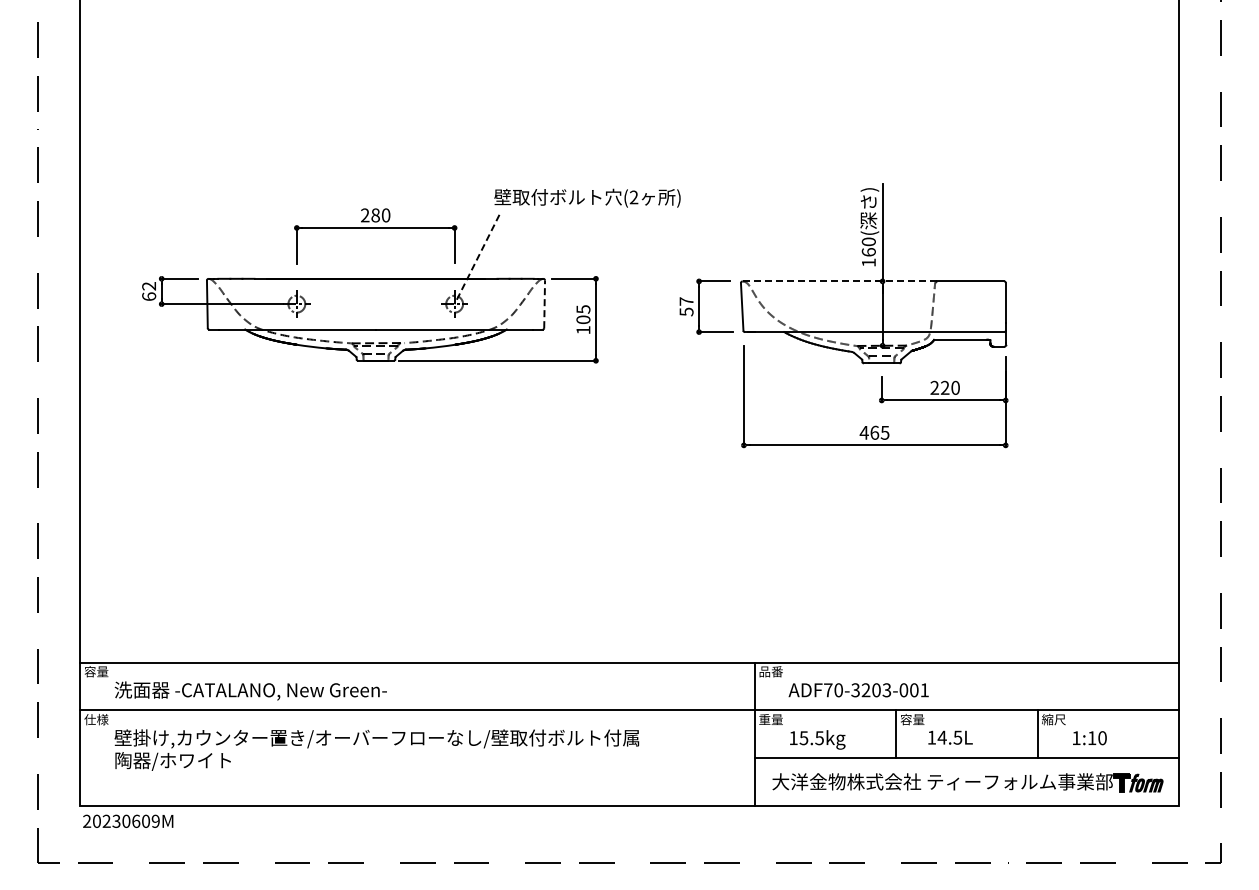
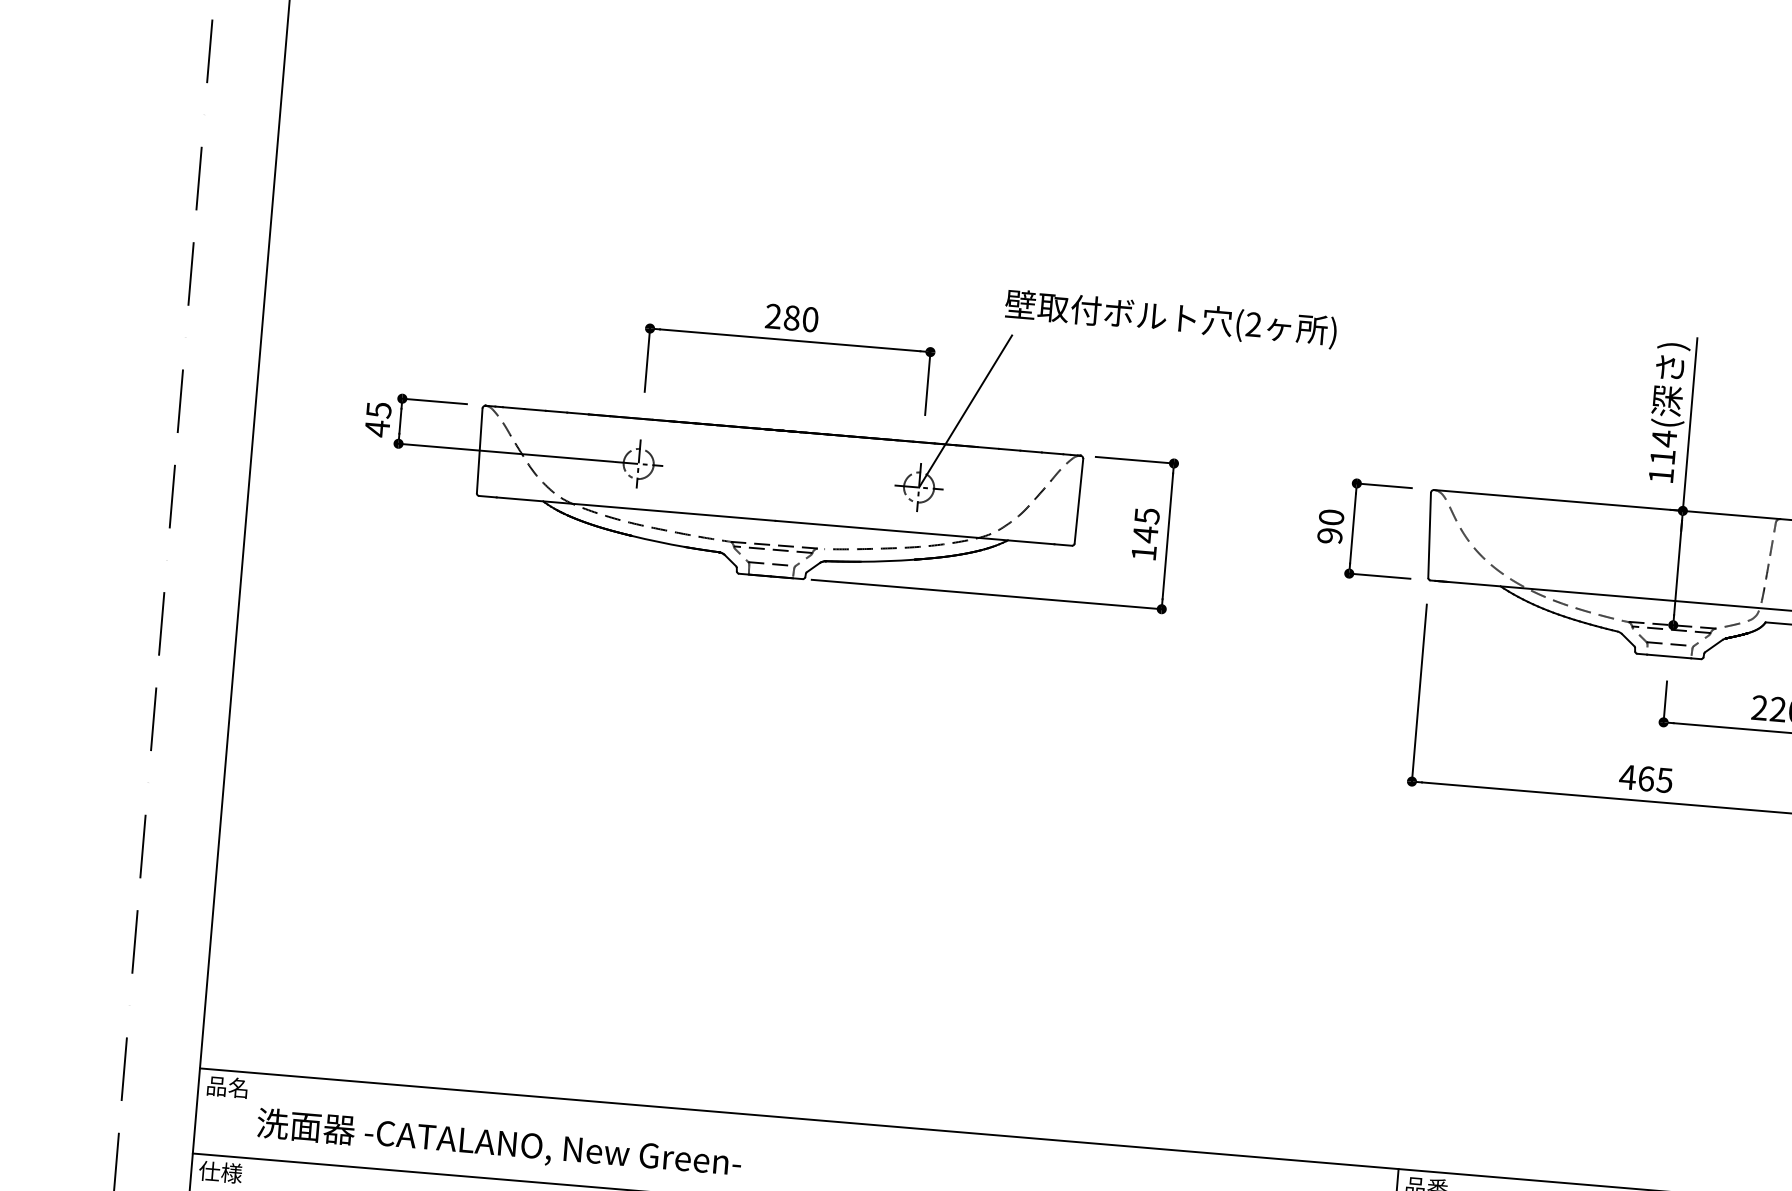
text: (868, 246) -> (1663, 446), 160( -> 114(
line: (477, 259) -> (966, 411), dashed -> solid
line: (839, 281) -> (1606, 504), dashed -> solid
text: (149, 291) -> (378, 419), 62 -> 45
line: (544, 304) -> (1078, 501), dashed -> solid
text: (686, 306) -> (1330, 526), 57 -> 90
text: (583, 319) -> (1145, 533), 105 -> 145
text: (96, 671) -> (227, 1086), 容量 -> 品名

